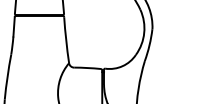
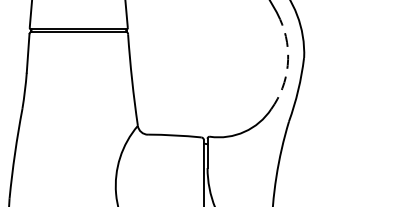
arc: (144, 32) -> (288, 64), solid -> dashed

